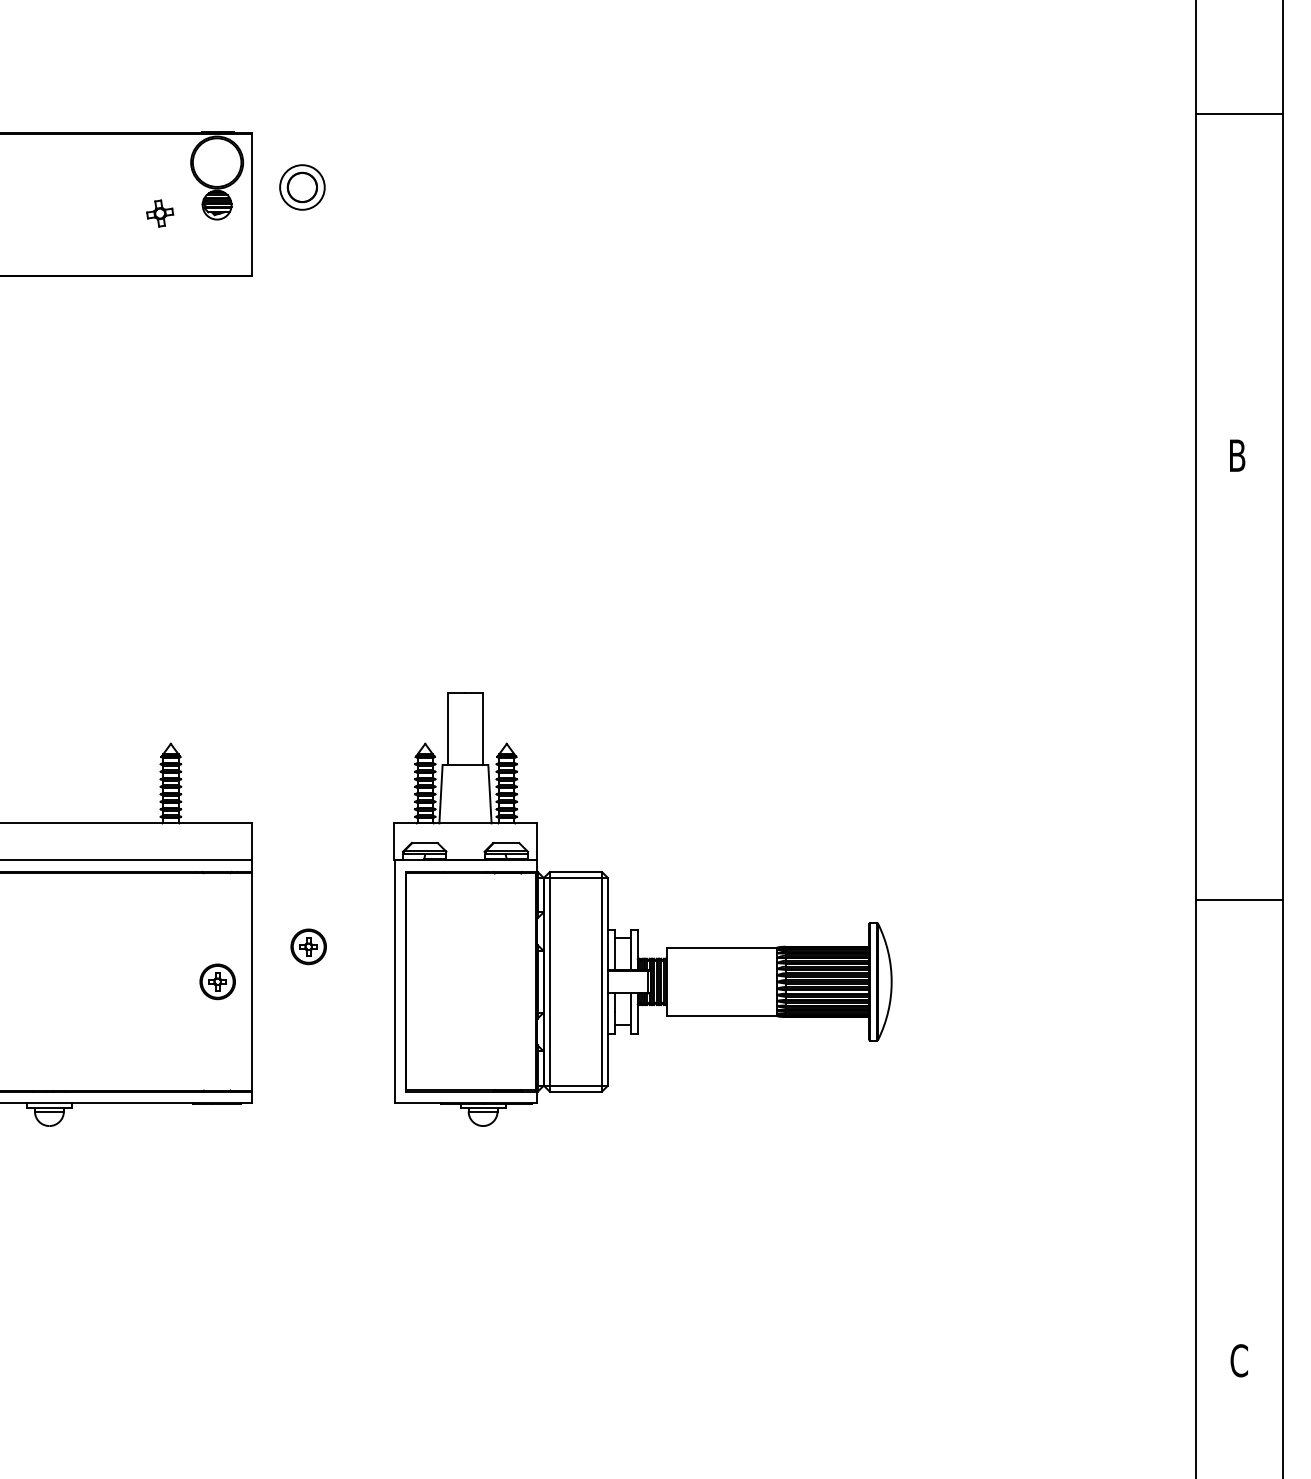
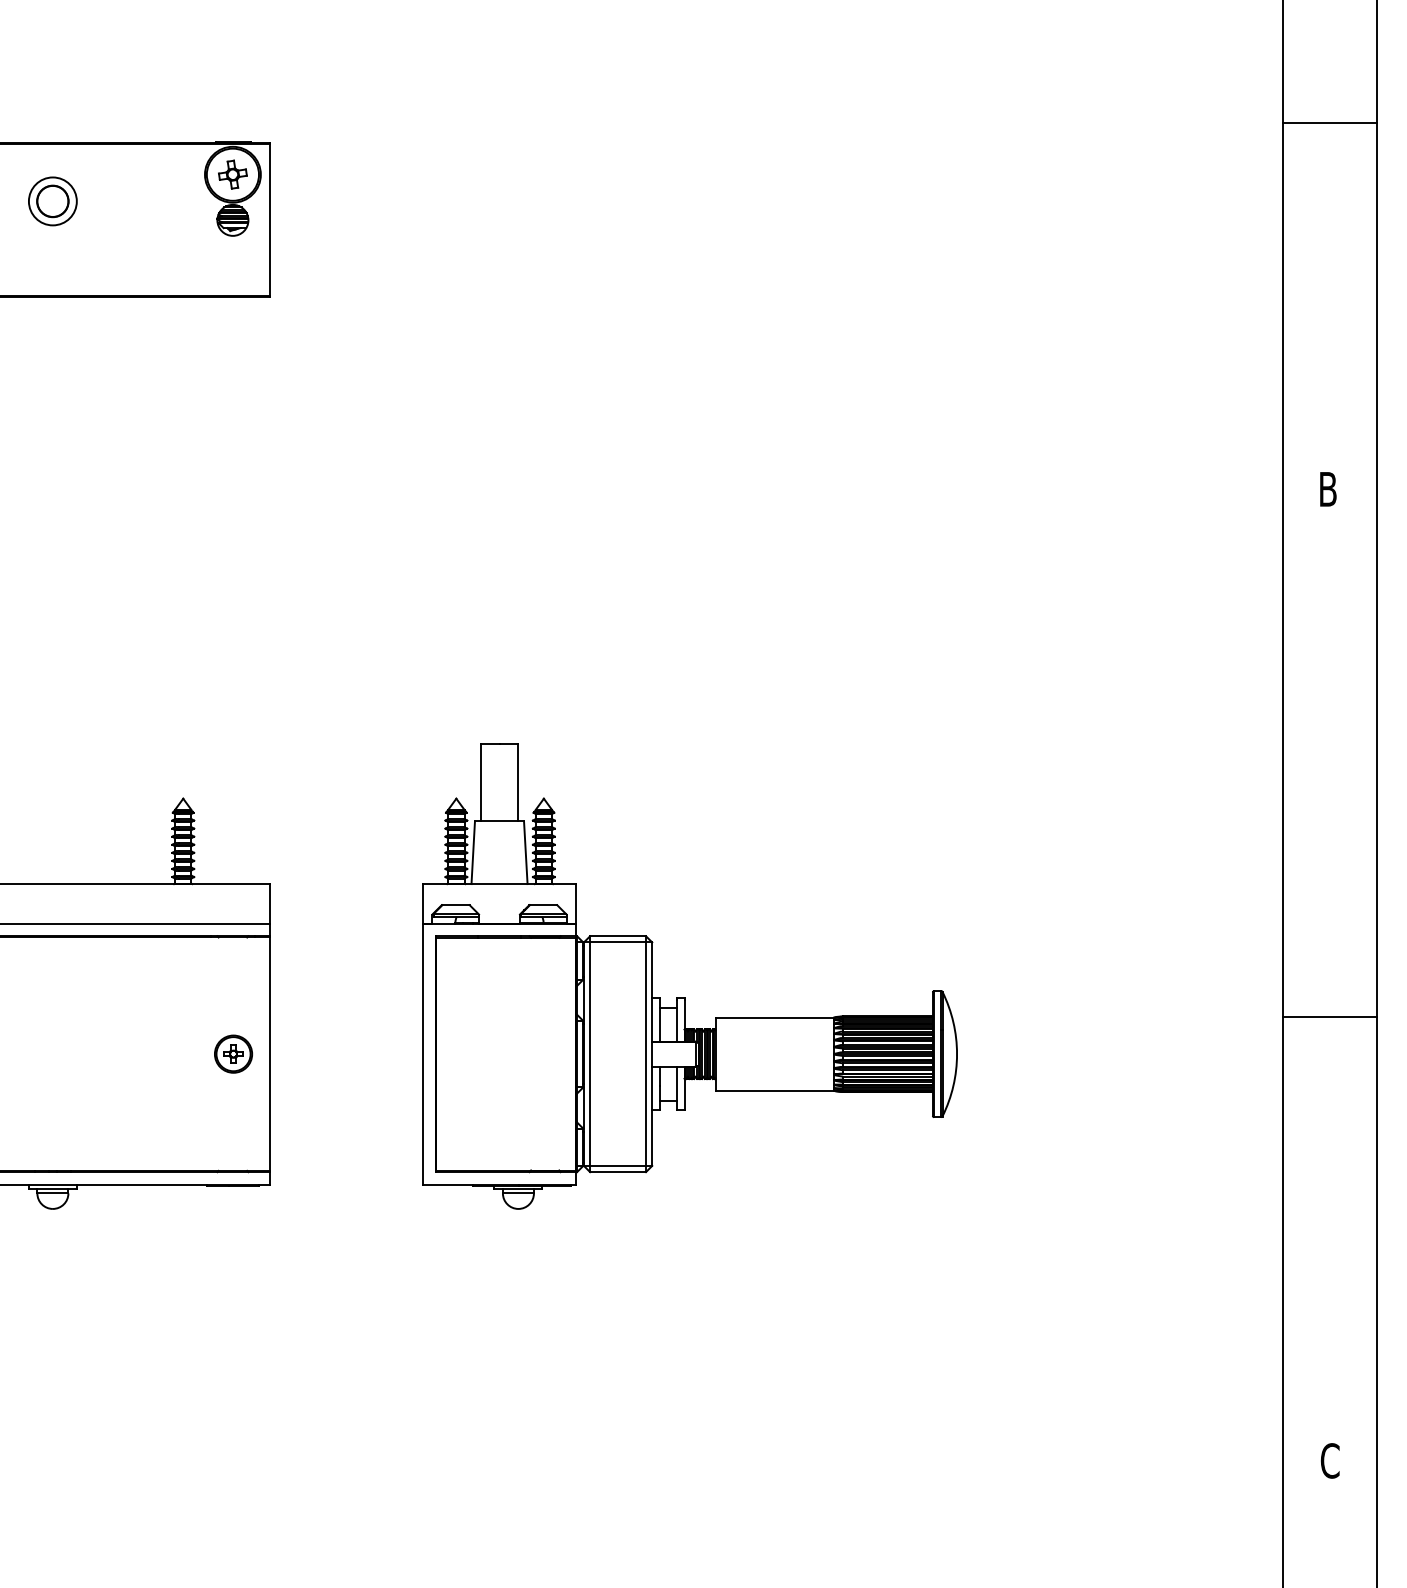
part: (302, 187) -> (52, 201), moved
part: (160, 213) -> (233, 174), moved
line: (1238, 900) -> (1329, 1017), moved
part: (308, 946) -> (330, 1016), removed

